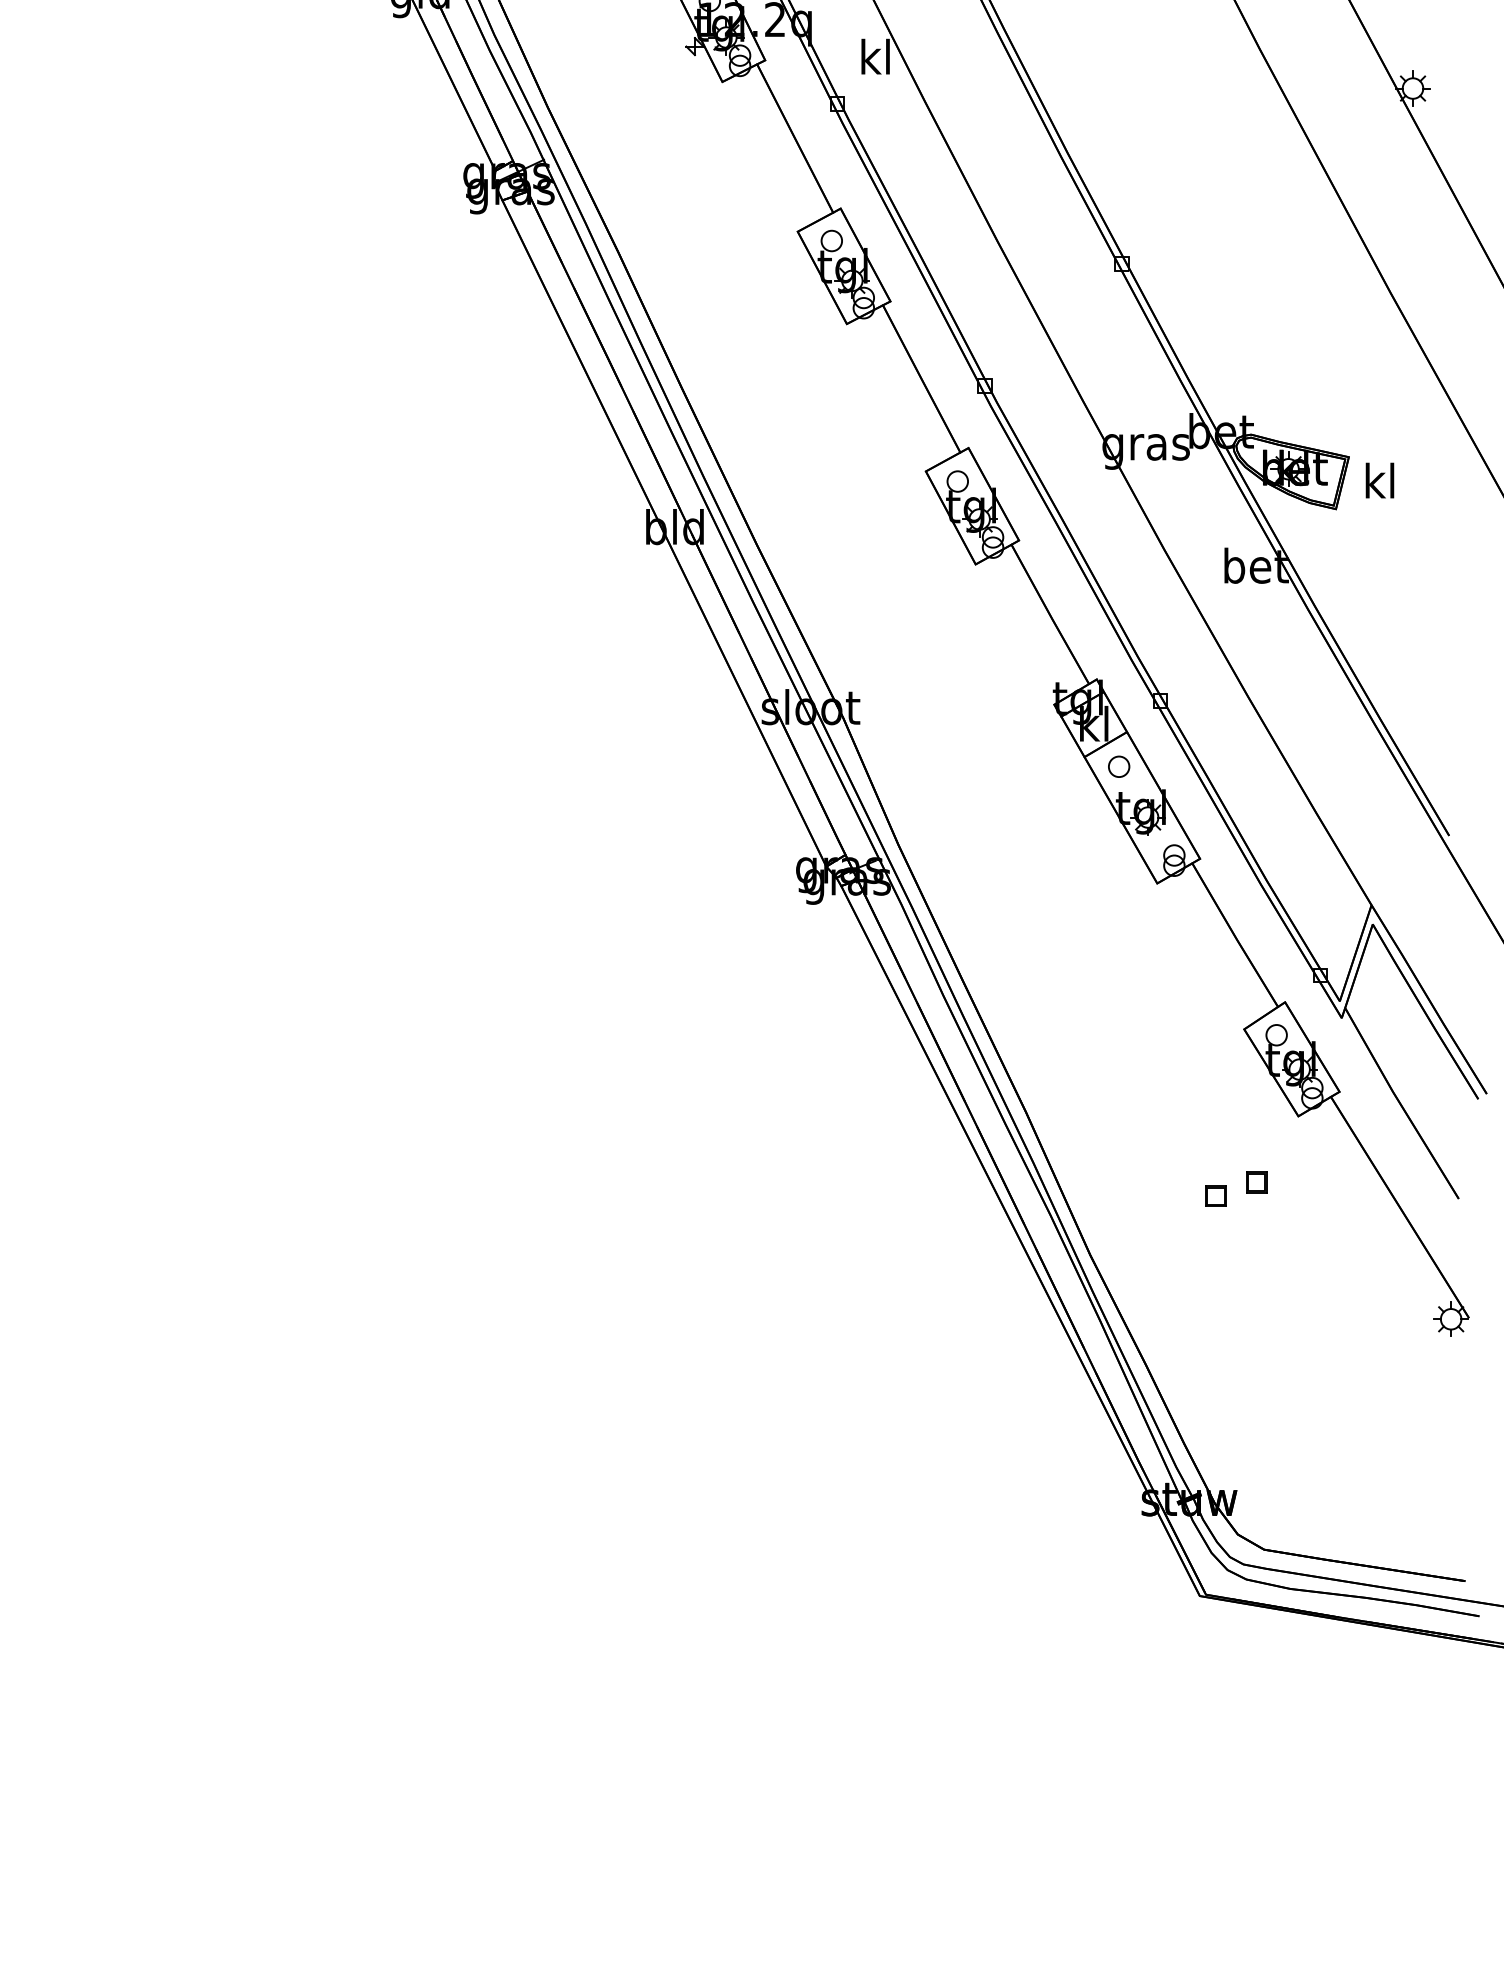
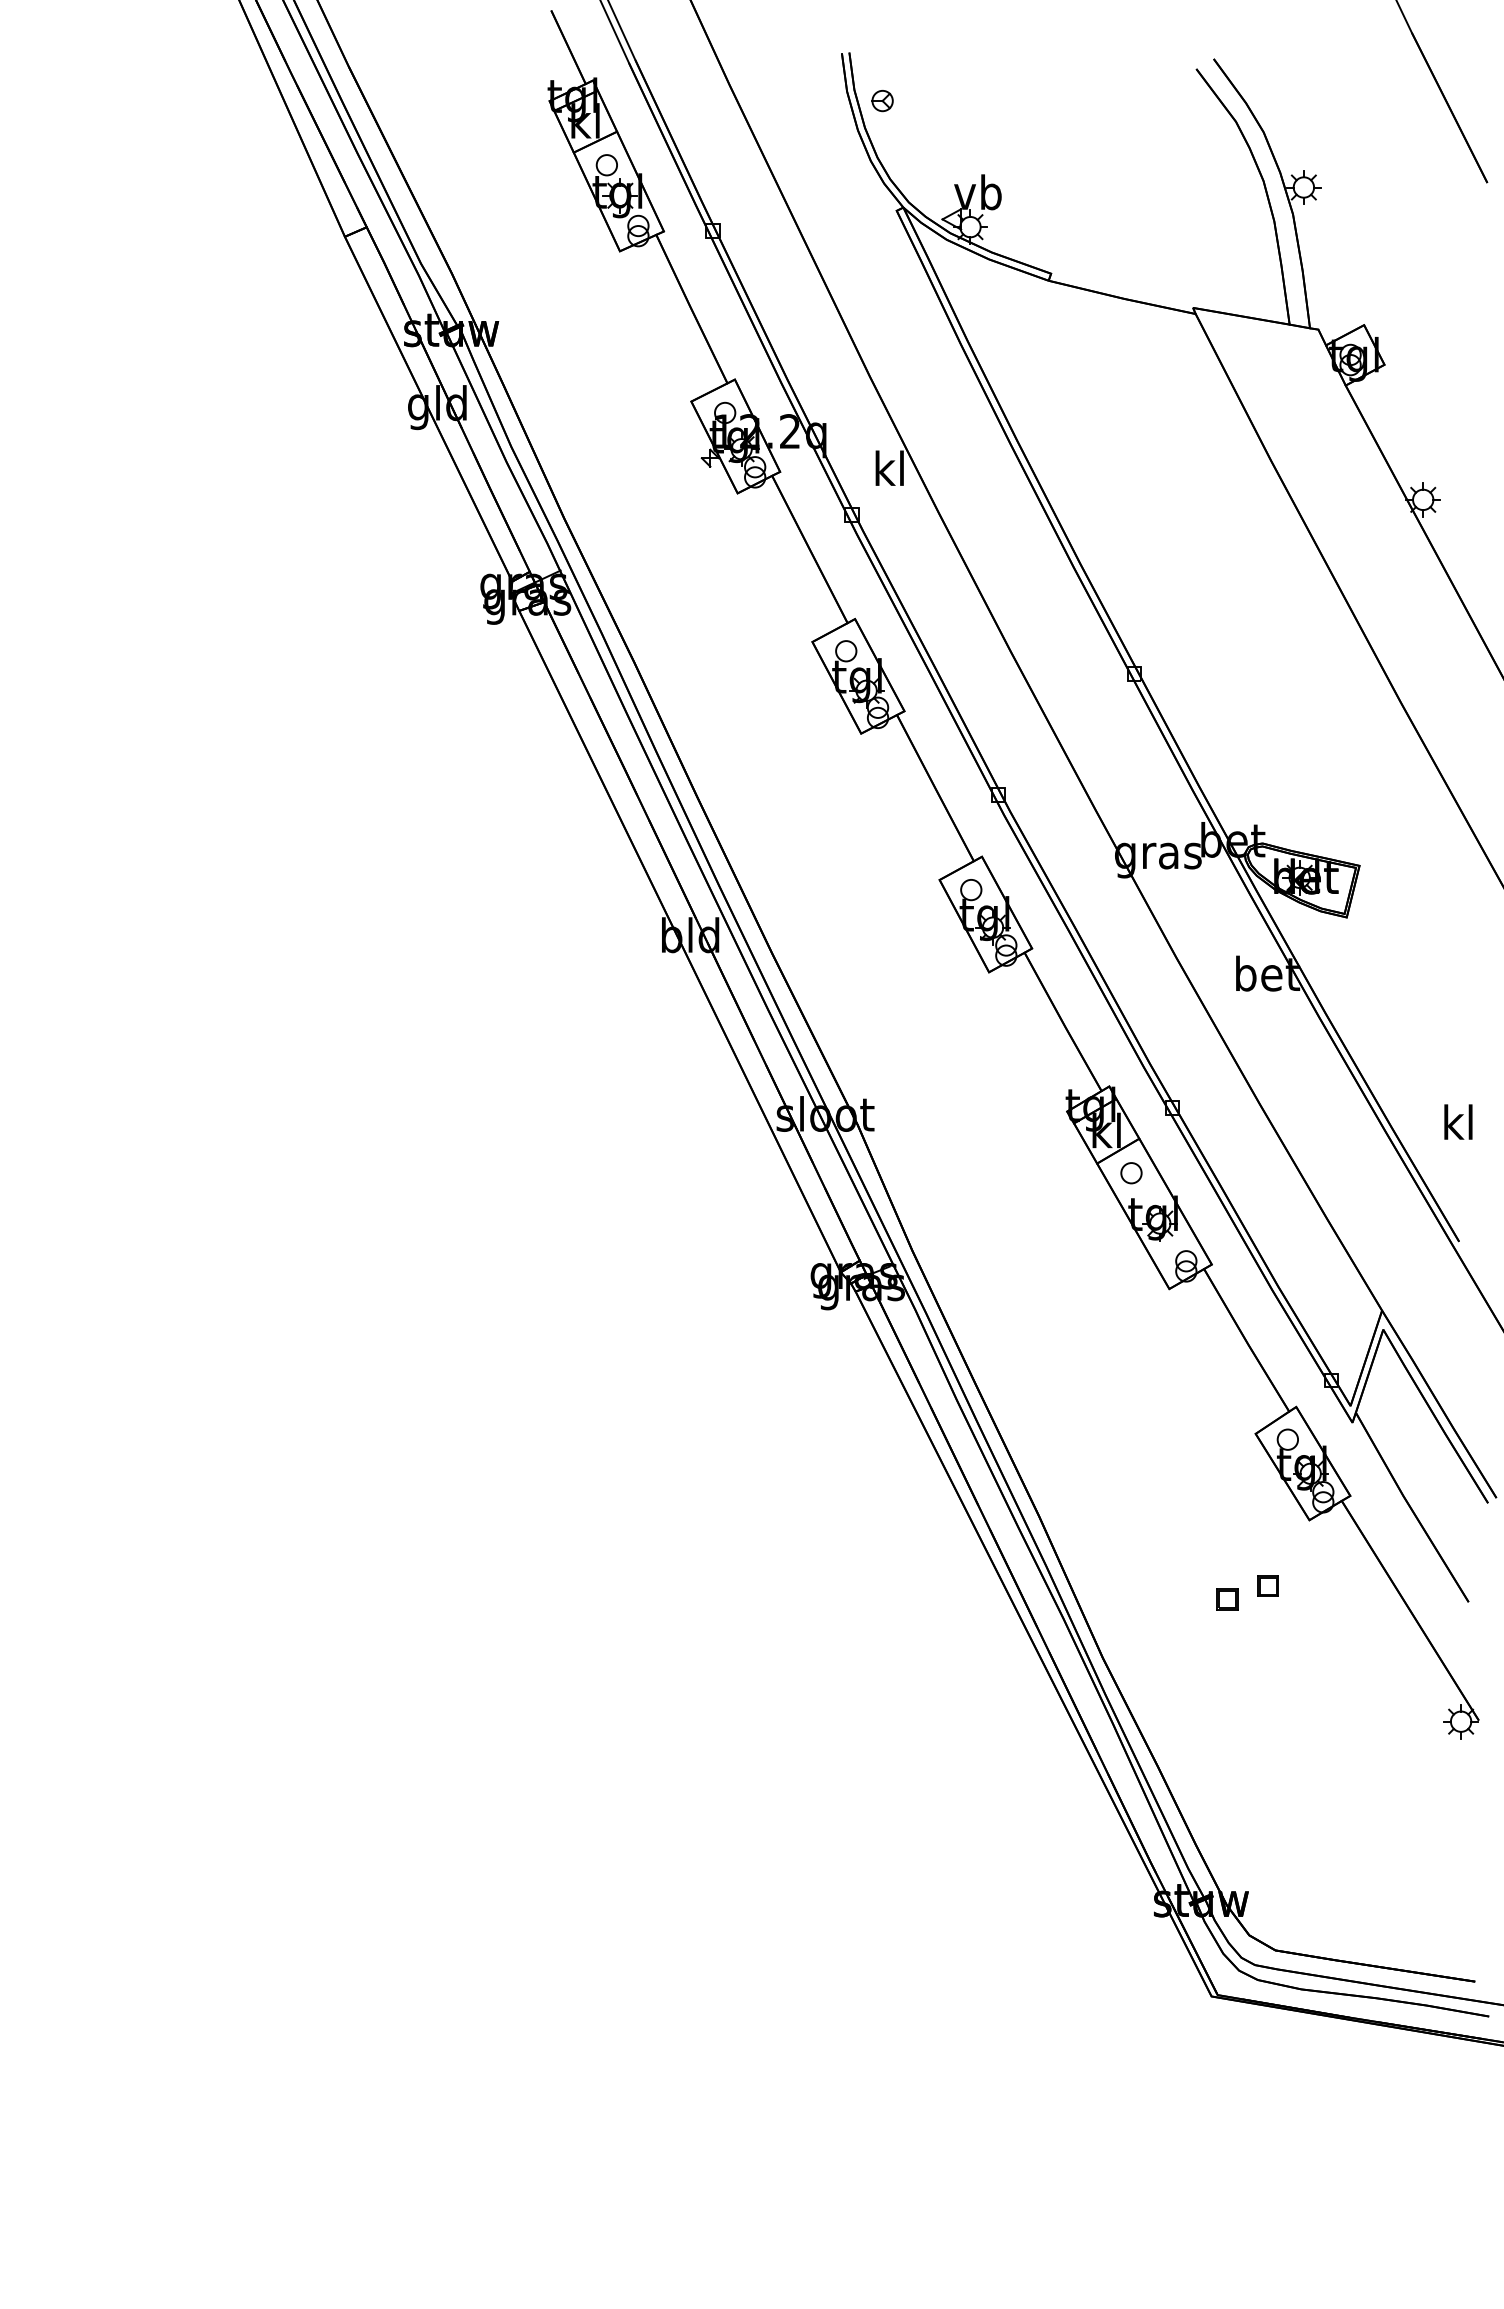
text: (1380, 480) -> (1458, 1121), moved

